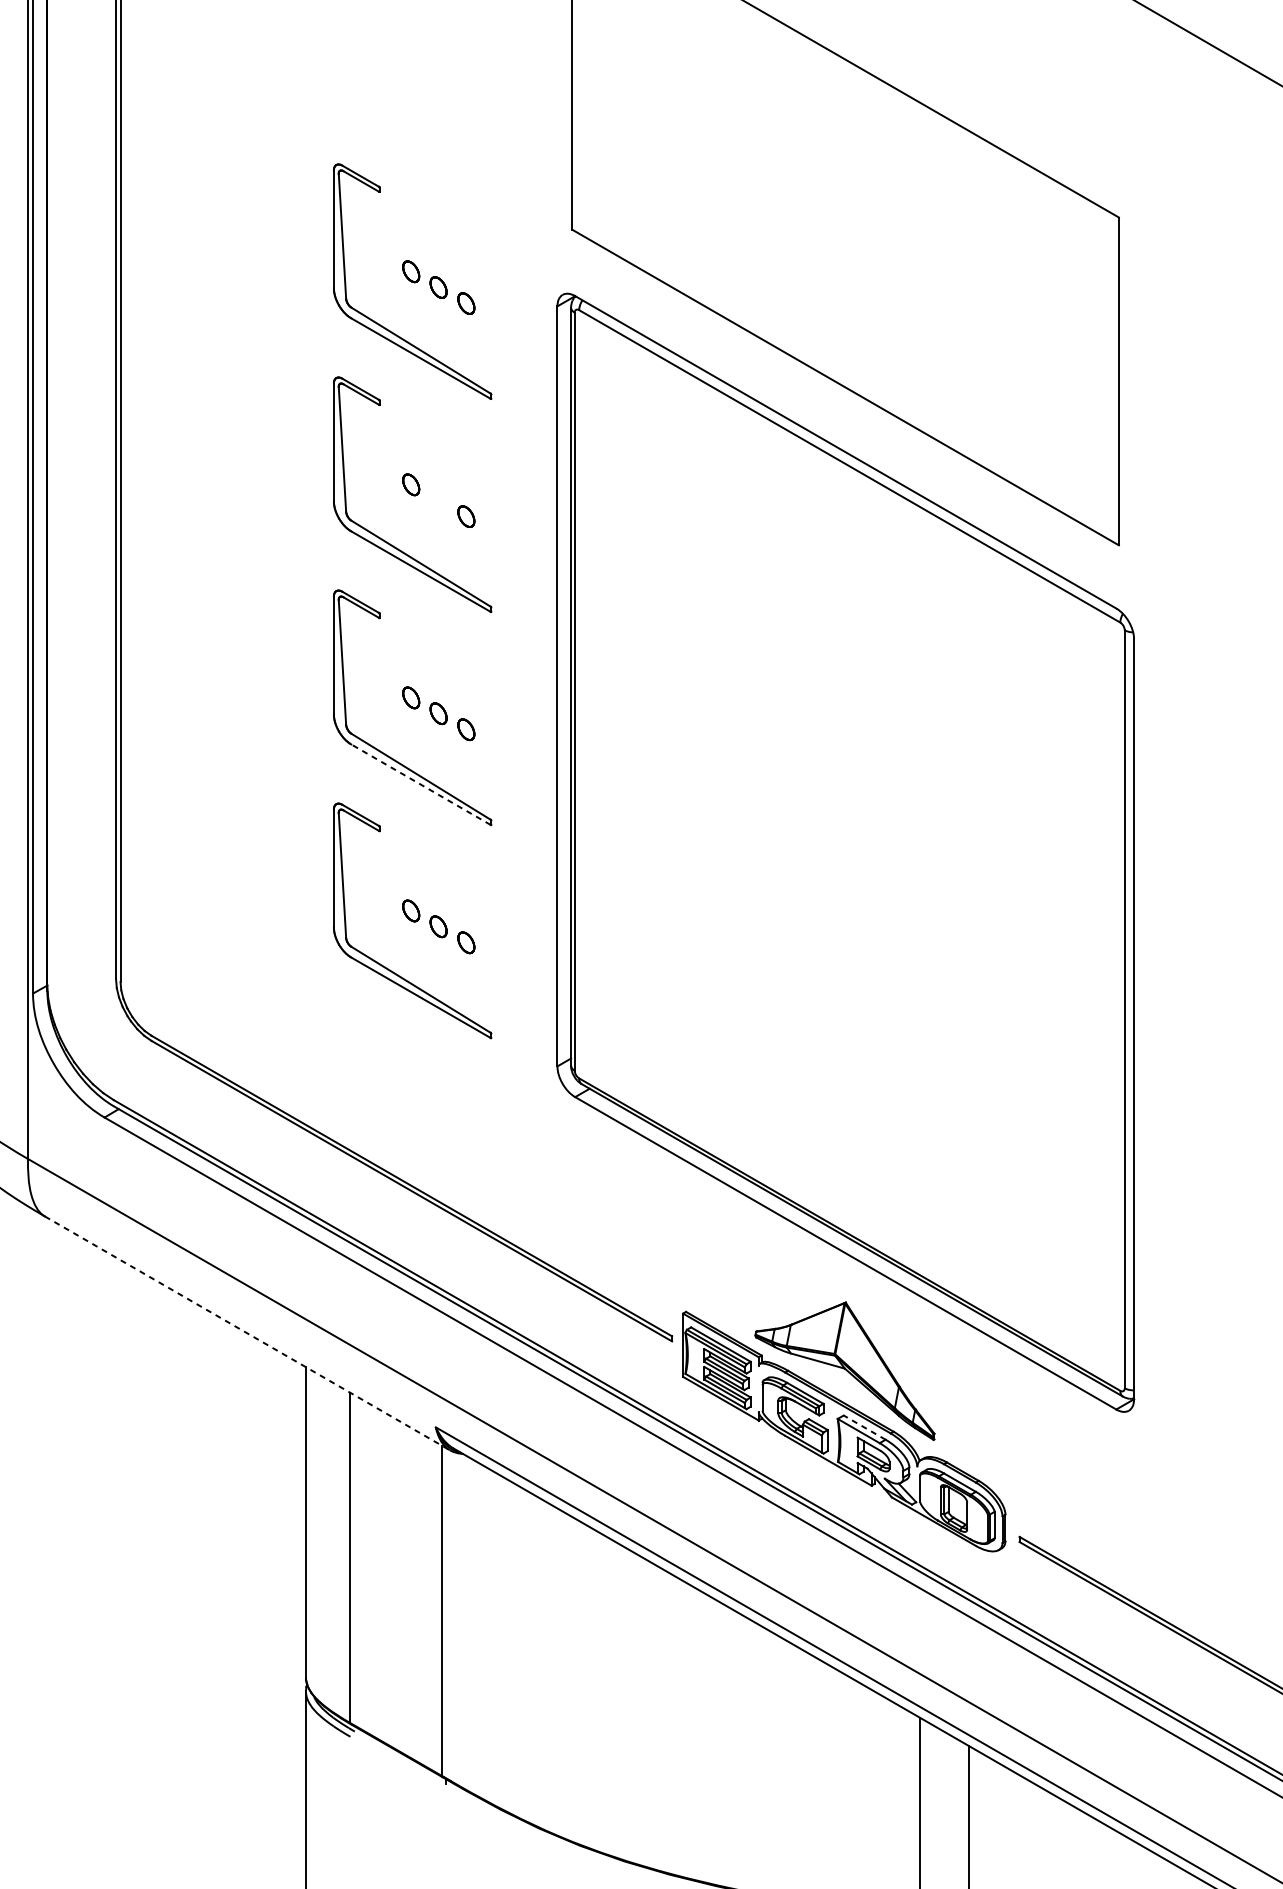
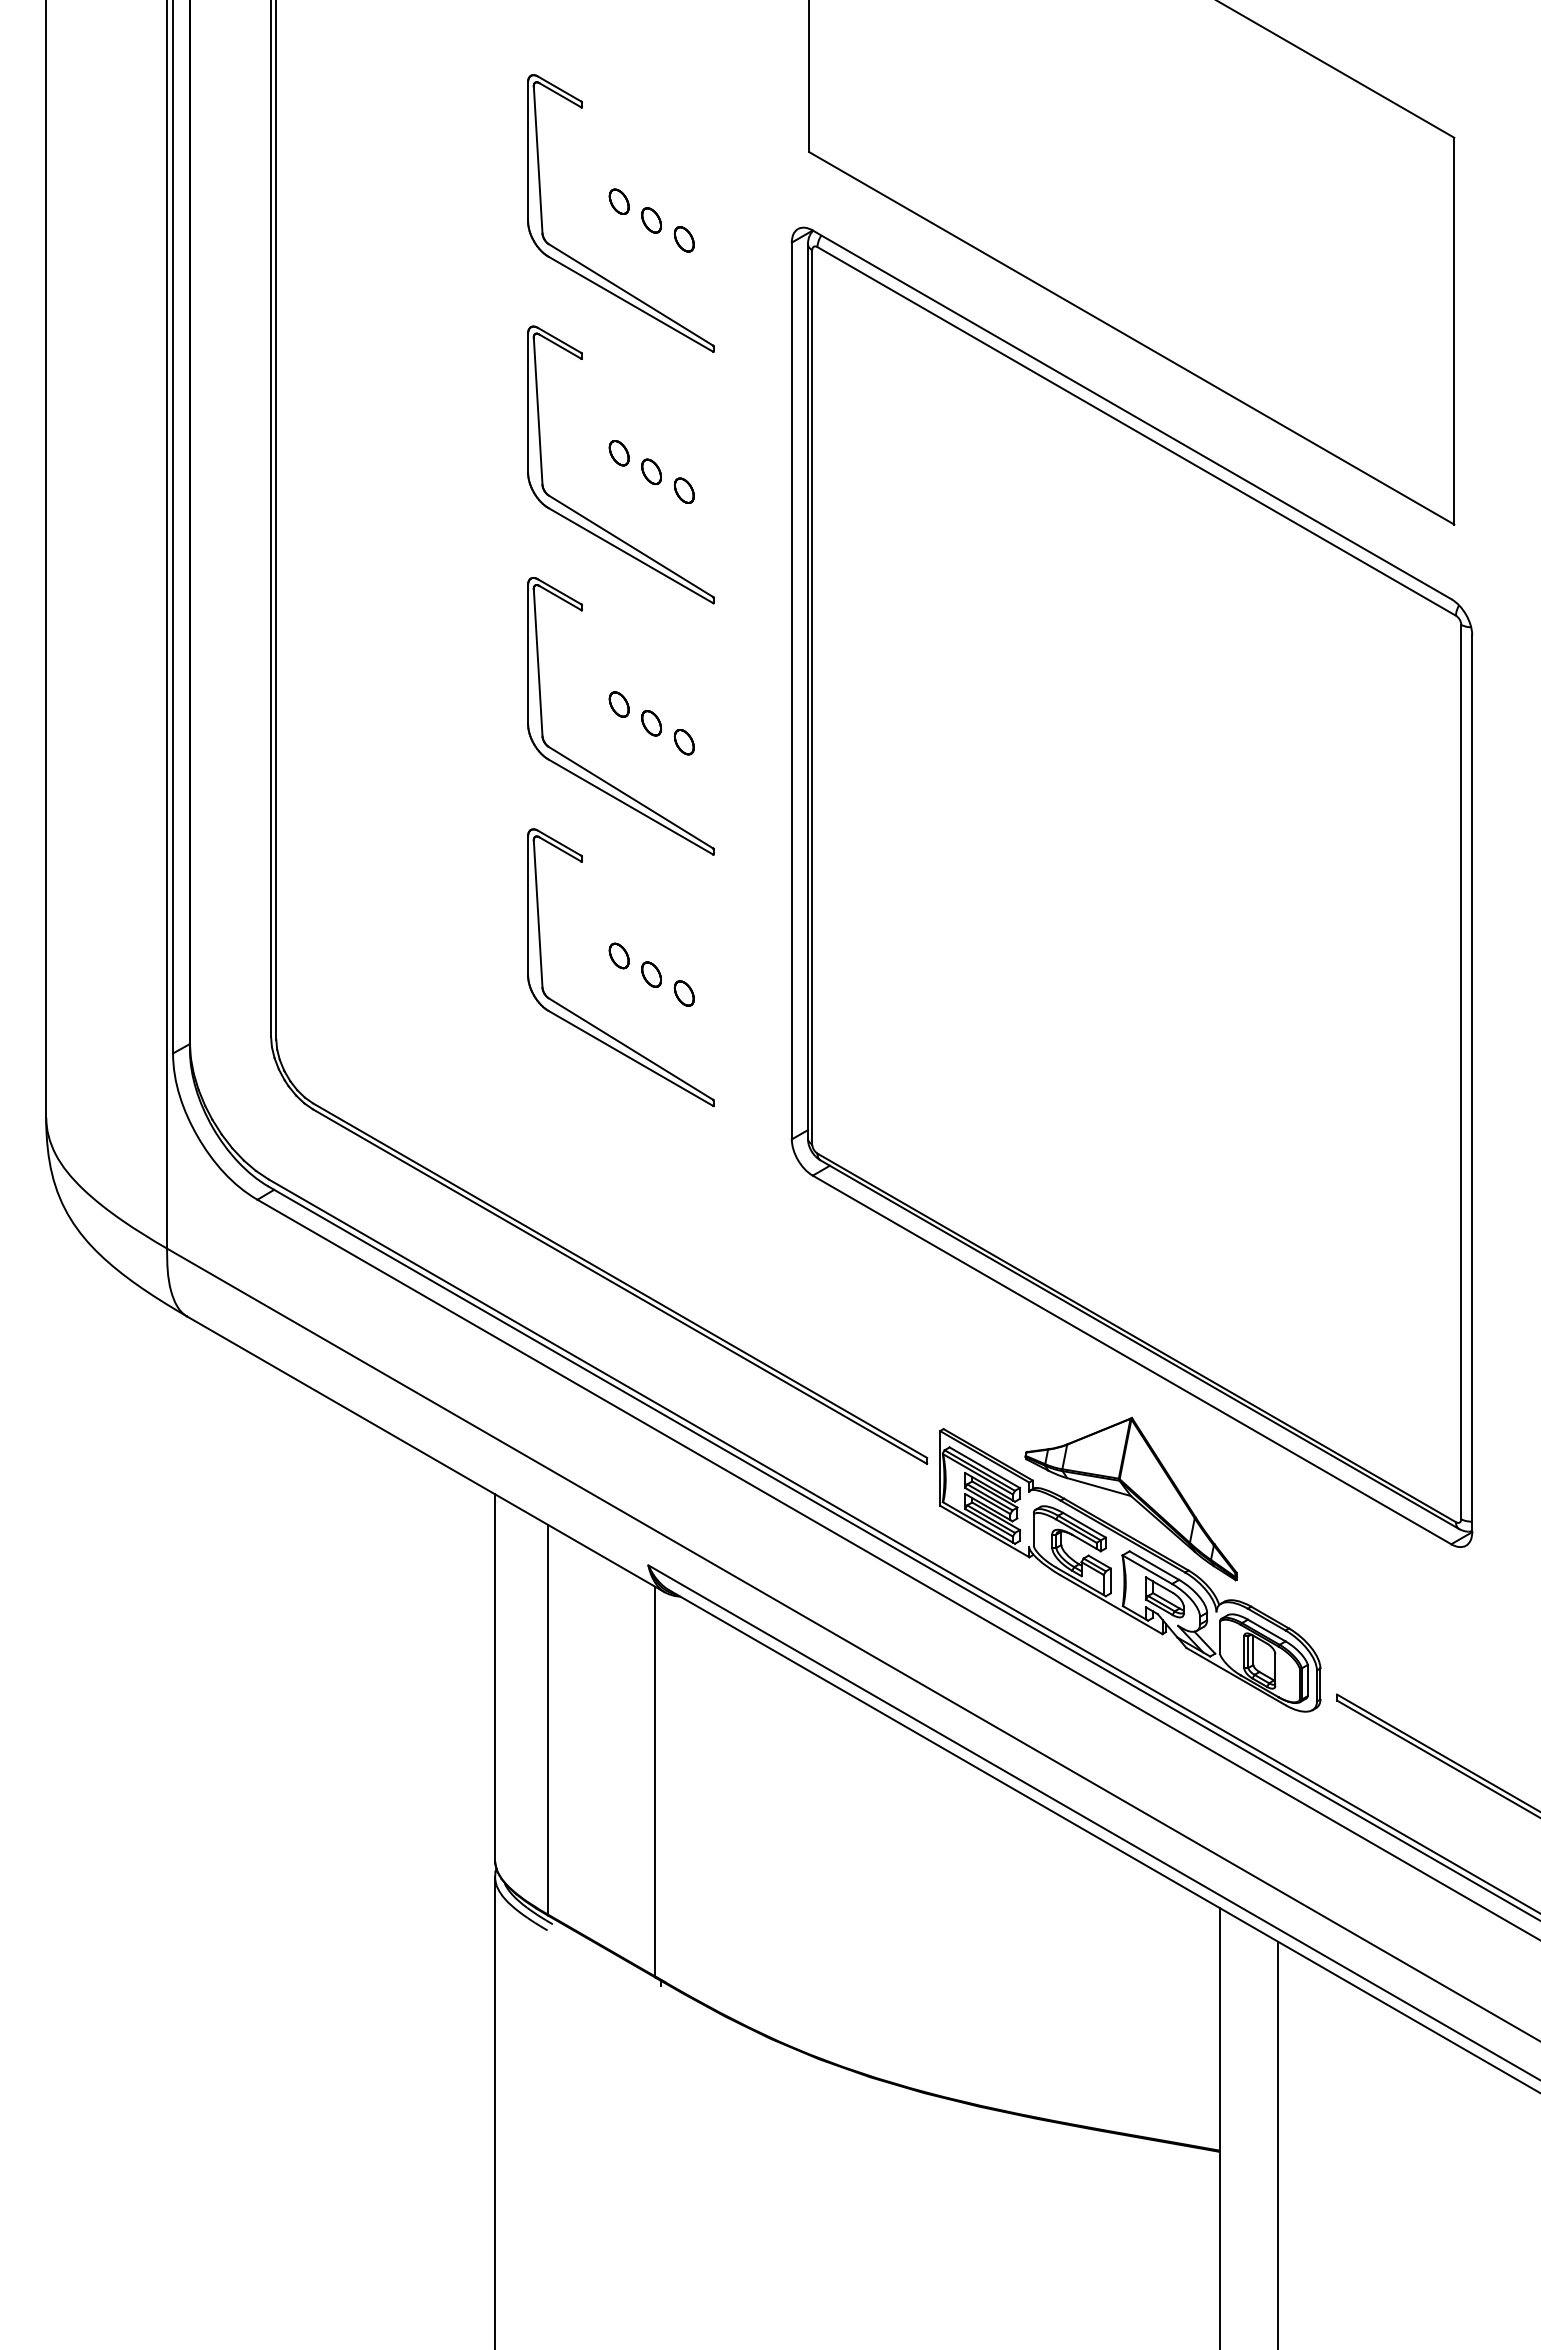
part: (438, 500) -> (651, 471), added
line: (420, 784) -> (630, 806), dashed -> solid
line: (246, 1333) -> (425, 1454), dashed -> solid
line: (864, 1427) -> (1154, 1565), dashed -> solid

